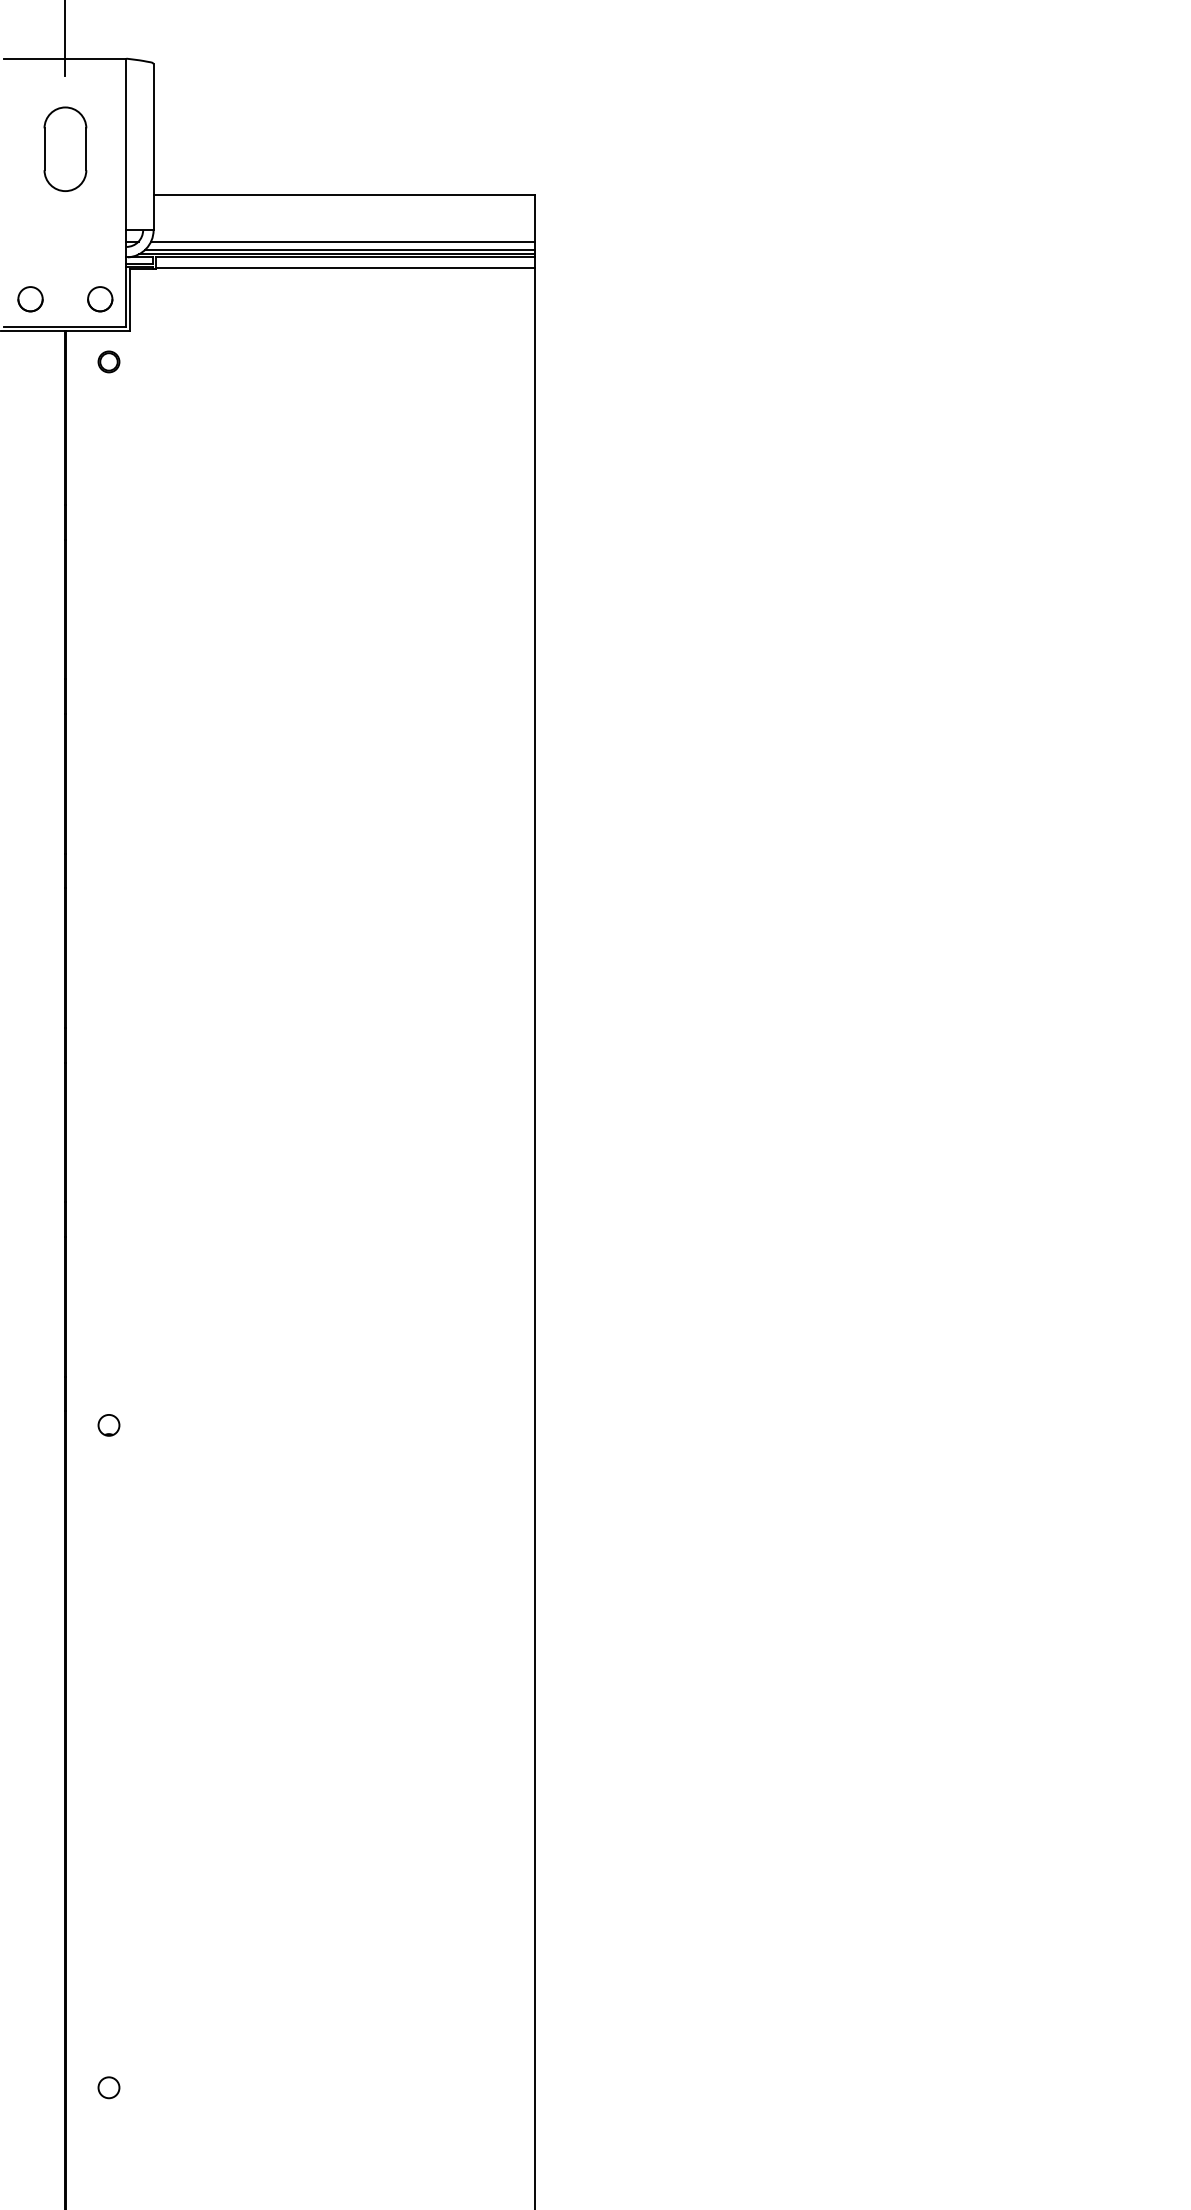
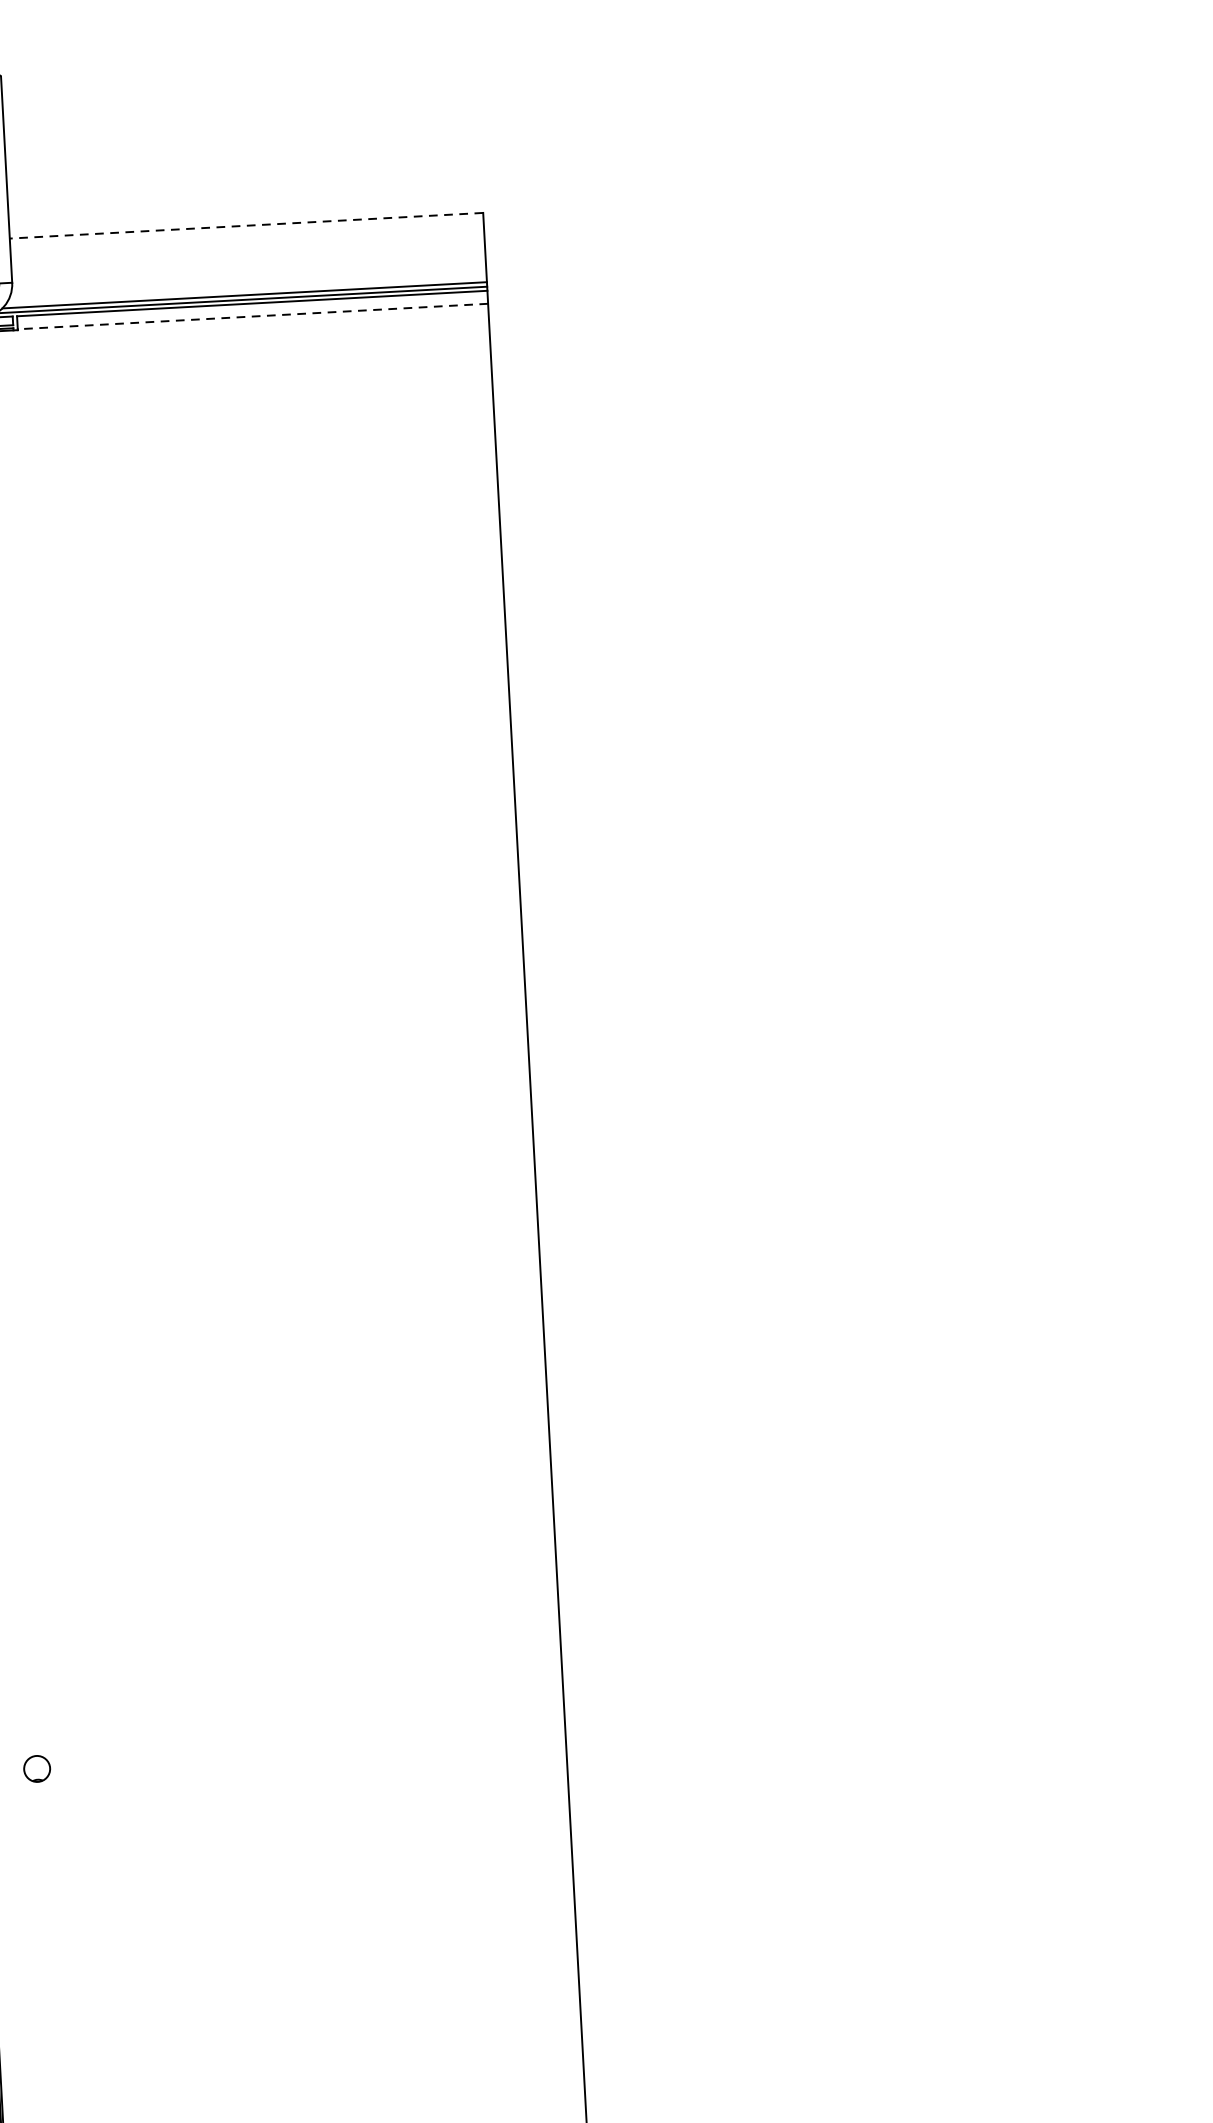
line: (344, 194) -> (246, 225), solid -> dashed
line: (343, 241) -> (248, 284), removed
line: (345, 267) -> (252, 316), solid -> dashed

